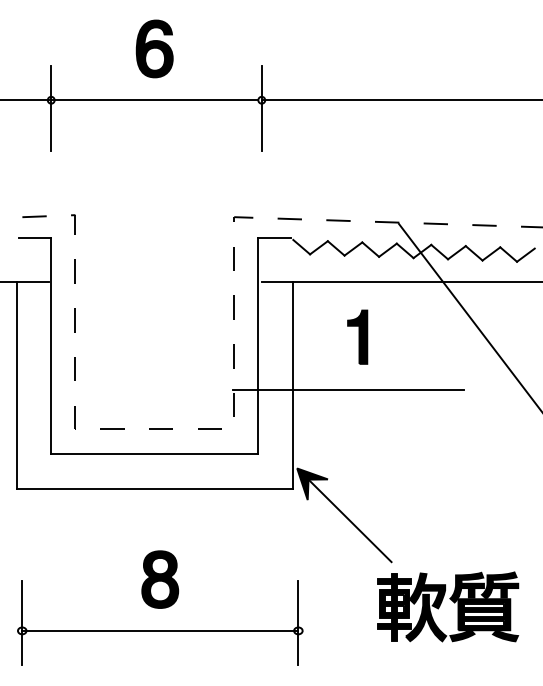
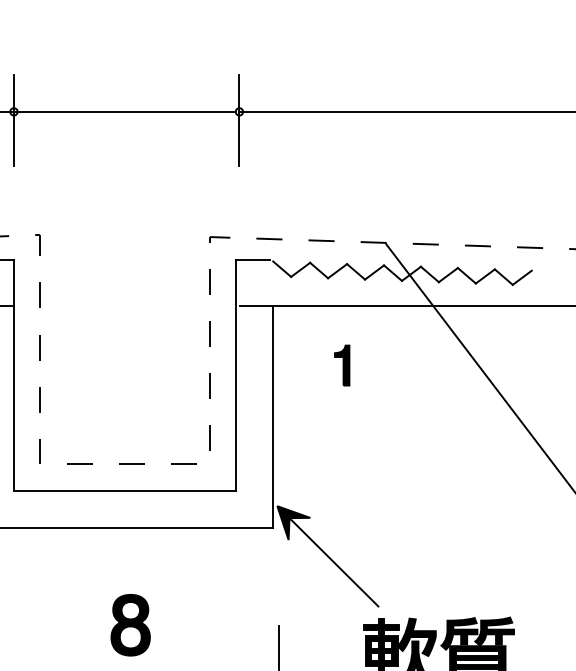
part: (154, 48) -> (124, 56), removed
part: (357, 336) -> (341, 364), size x0.7
line: (348, 390) -> (332, 422), removed

